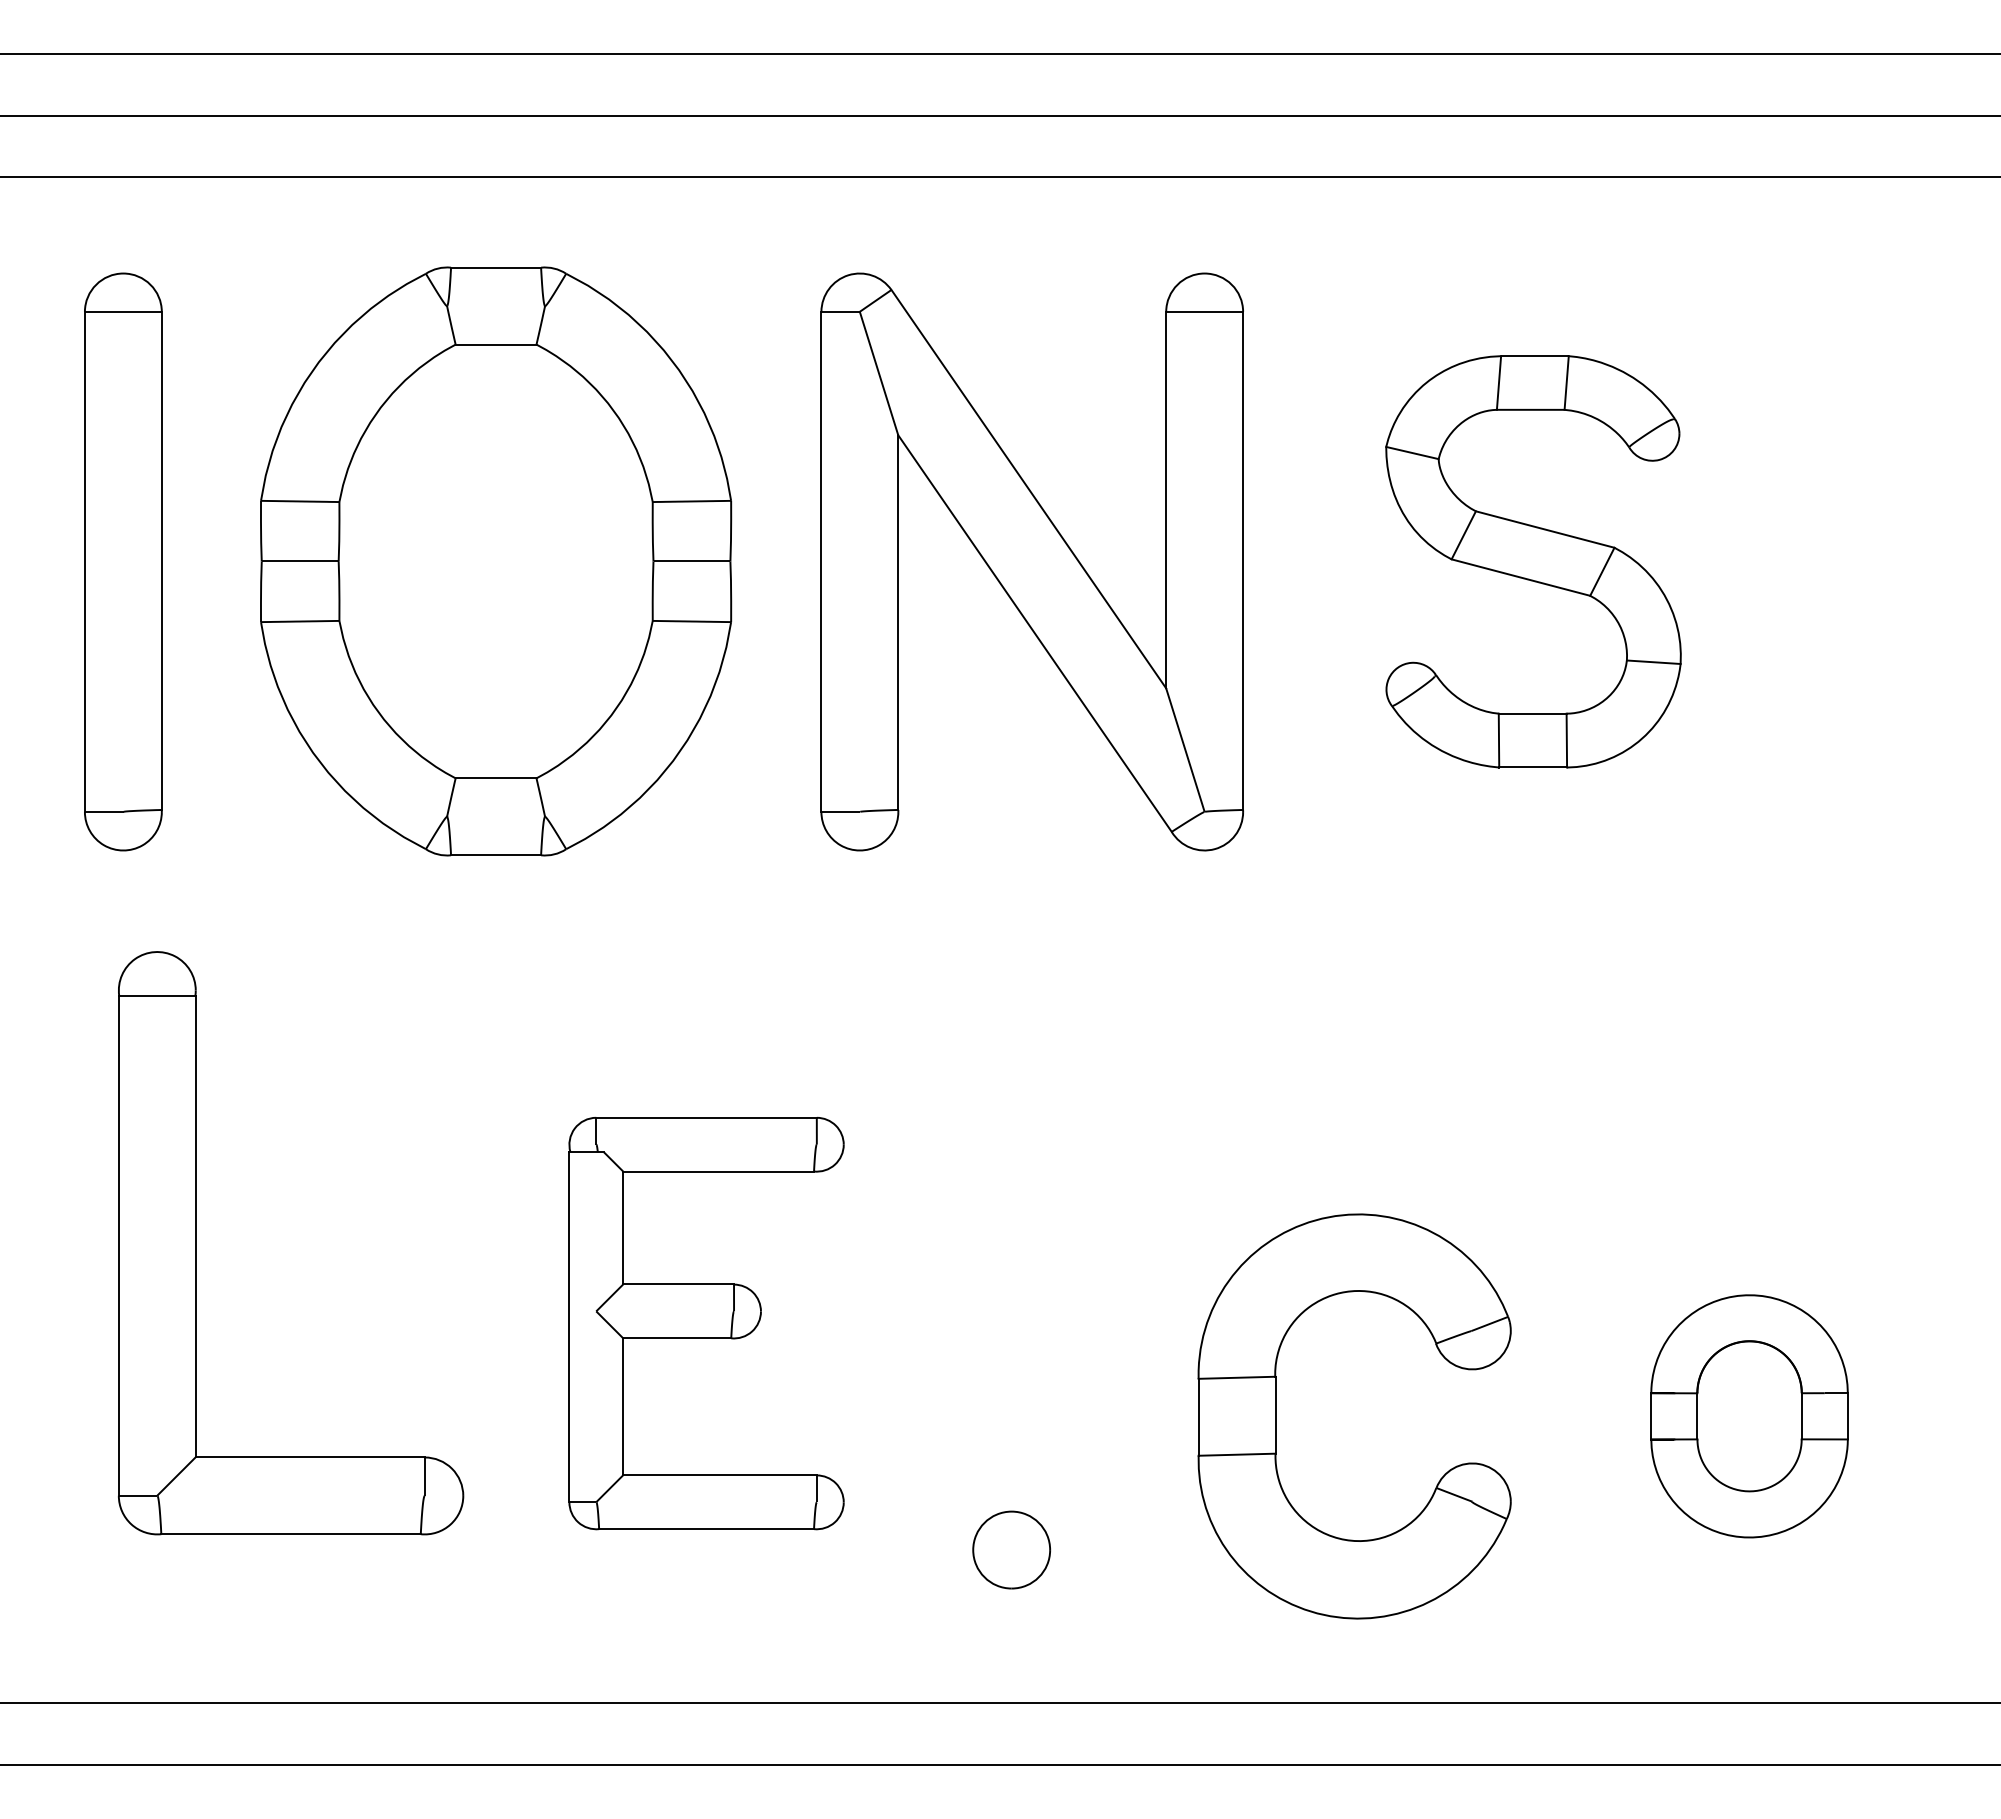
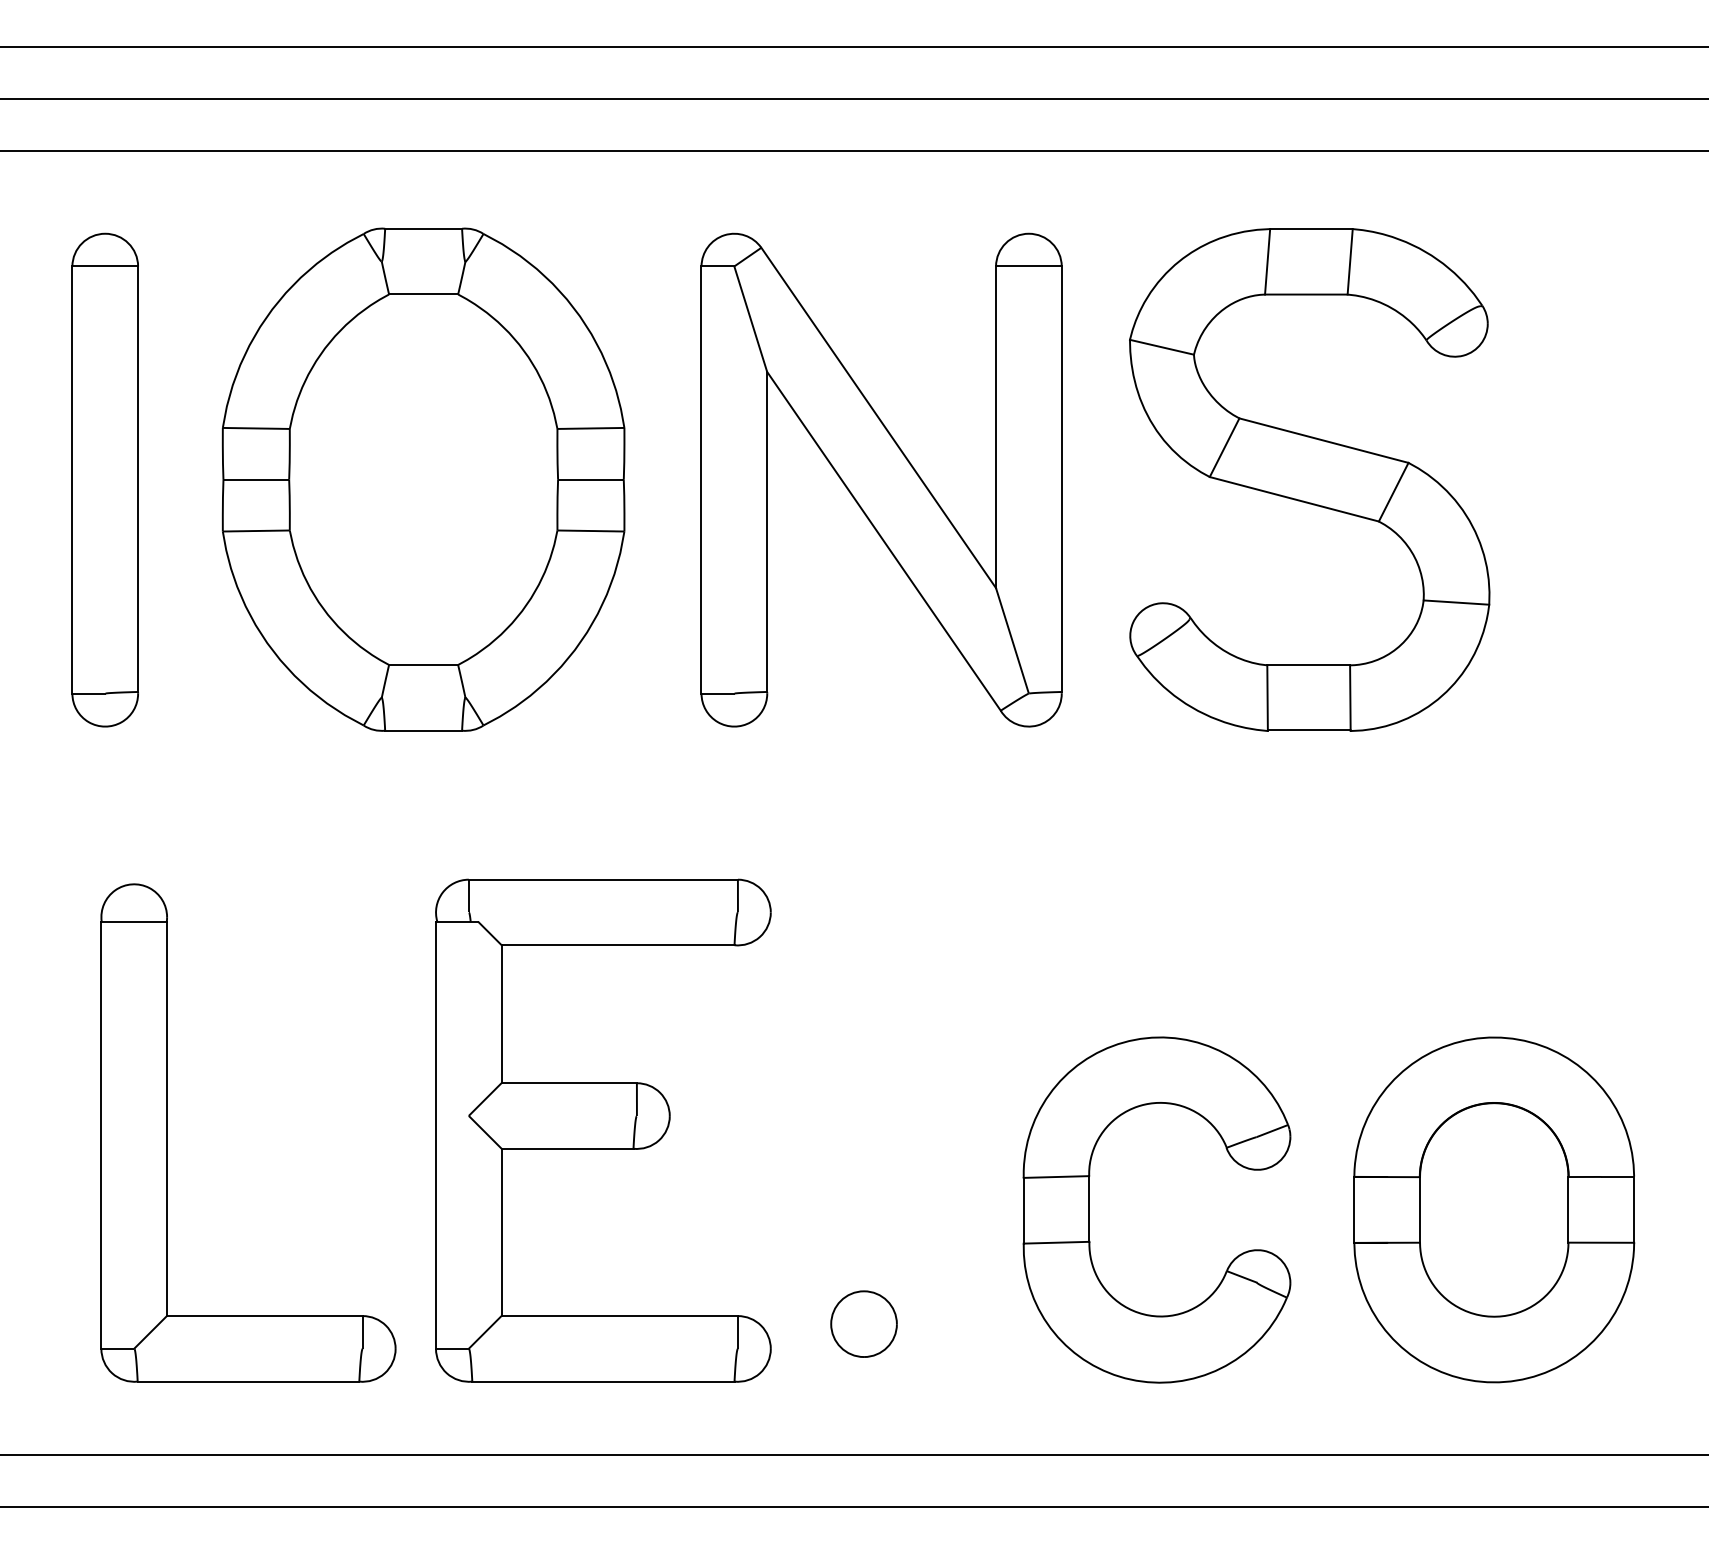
part: (1533, 561) -> (1309, 479), size x1.43
part: (196, 1242) -> (167, 1132), moved
part: (706, 1323) -> (603, 1130), size x1.43
part: (1749, 1415) -> (1494, 1209), size x1.67

